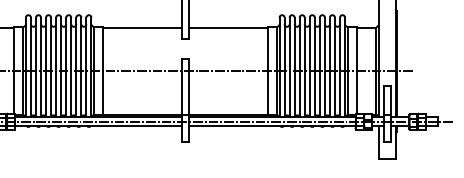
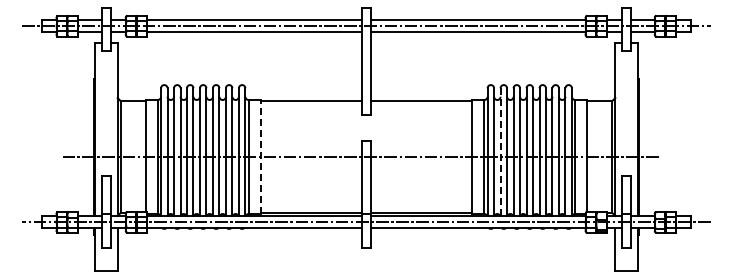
line: (289, 66) -> (500, 151), solid -> dashed
line: (103, 70) -> (260, 156), solid -> dashed

